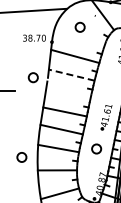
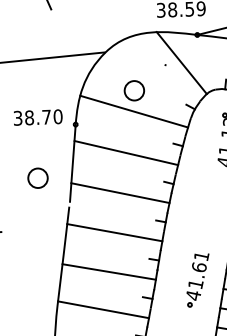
line: (79, 36) -> (133, 110), added
line: (71, 75) -> (119, 193), dashed -> solid
part: (32, 77) -> (36, 177), moved
line: (68, 93) -> (114, 232), added

